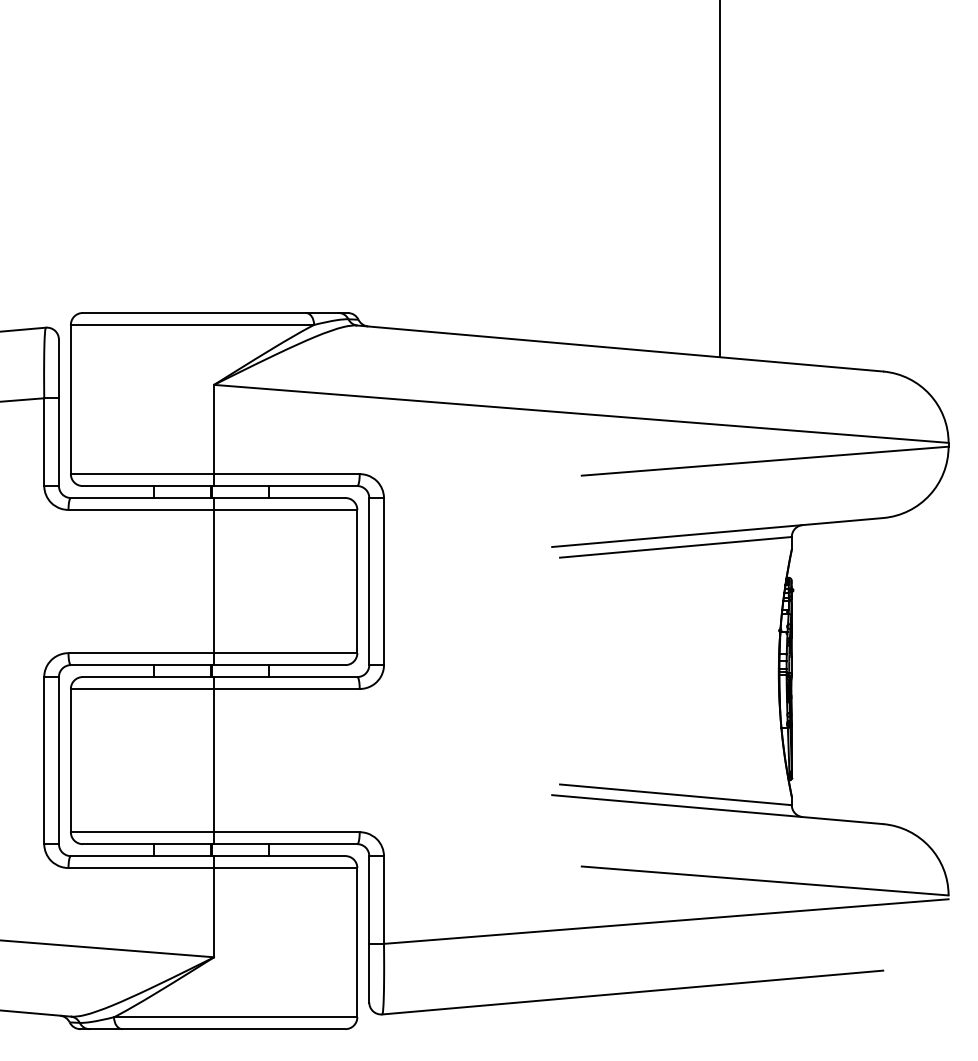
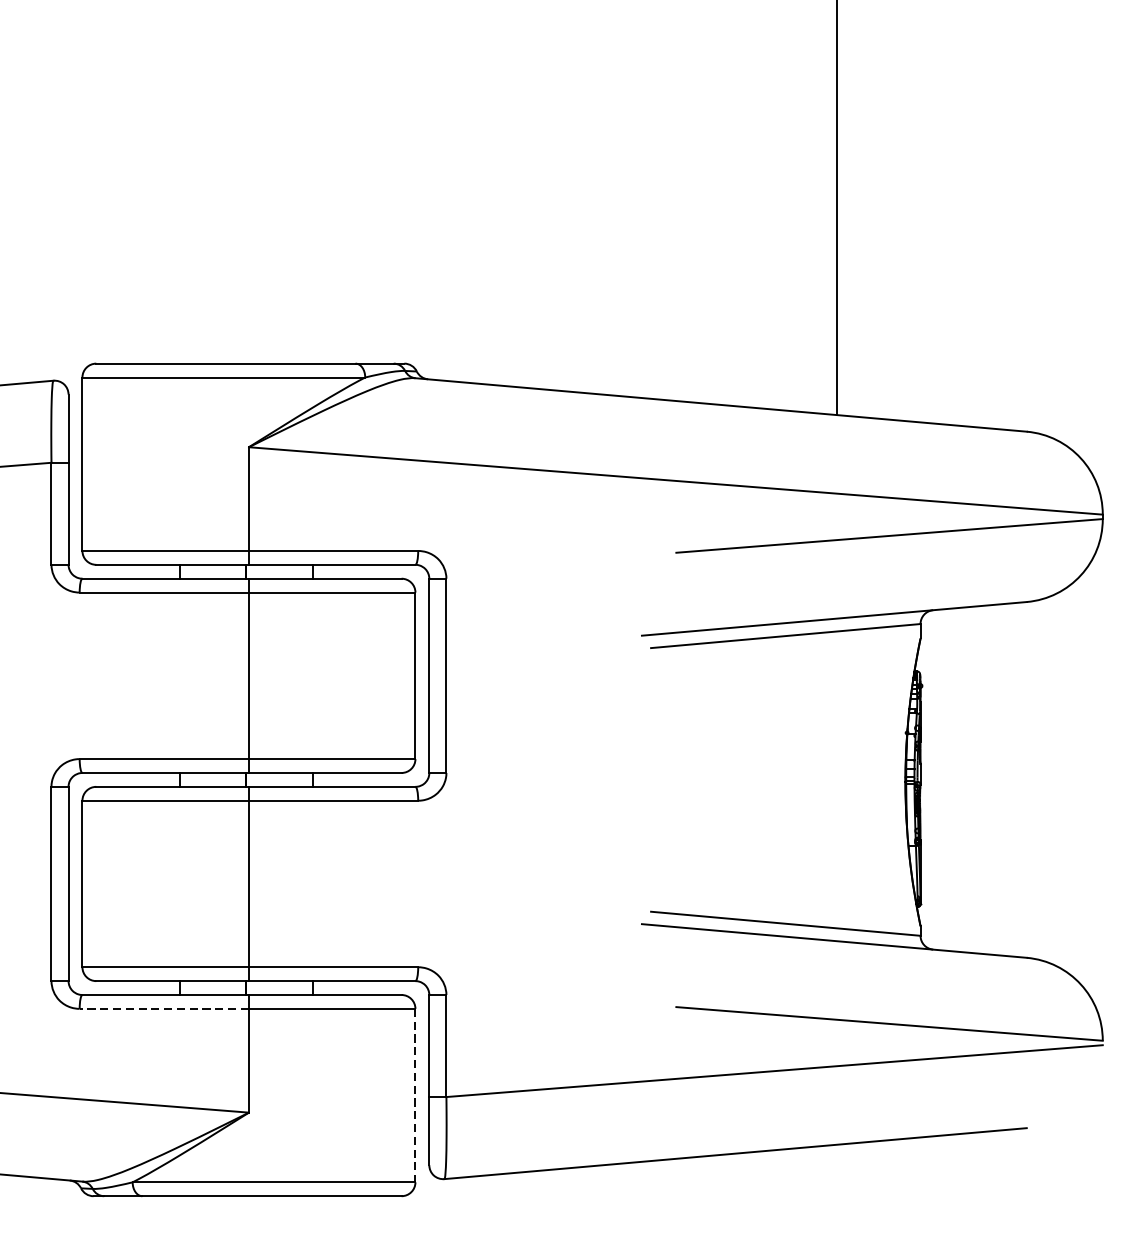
line: (141, 868) -> (164, 1009), solid -> dashed
line: (357, 942) -> (415, 1095), solid -> dashed

